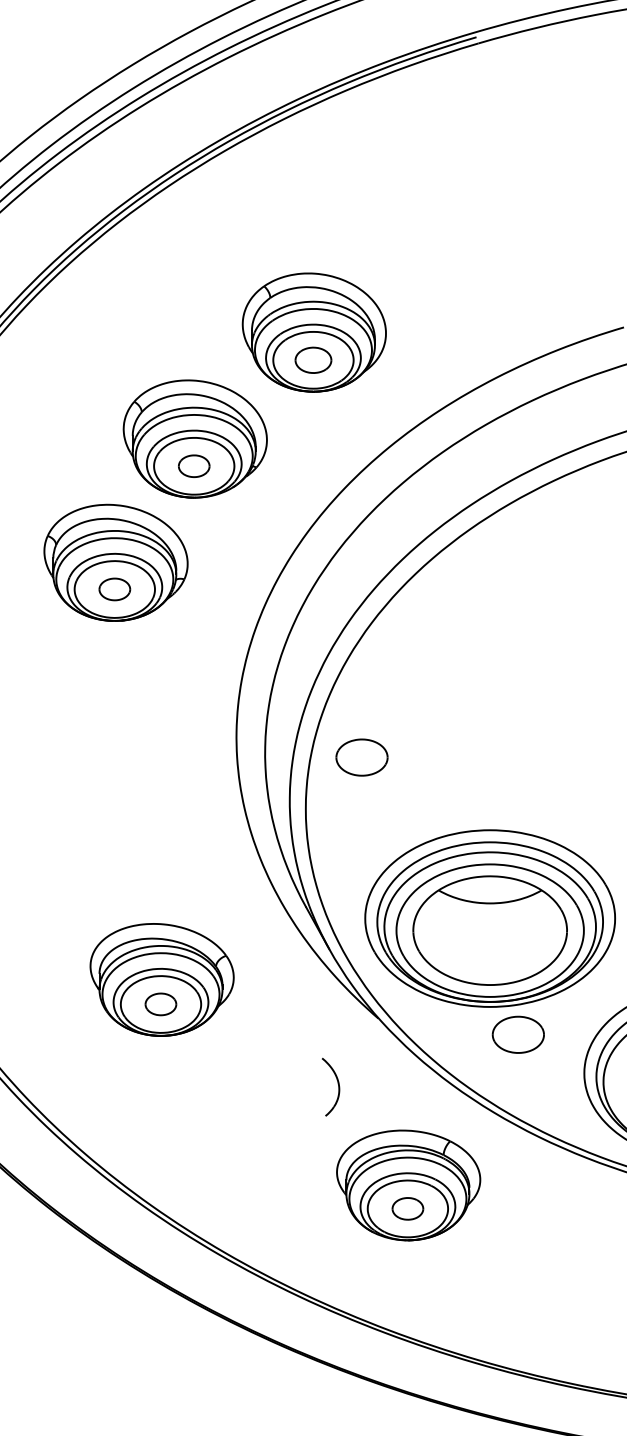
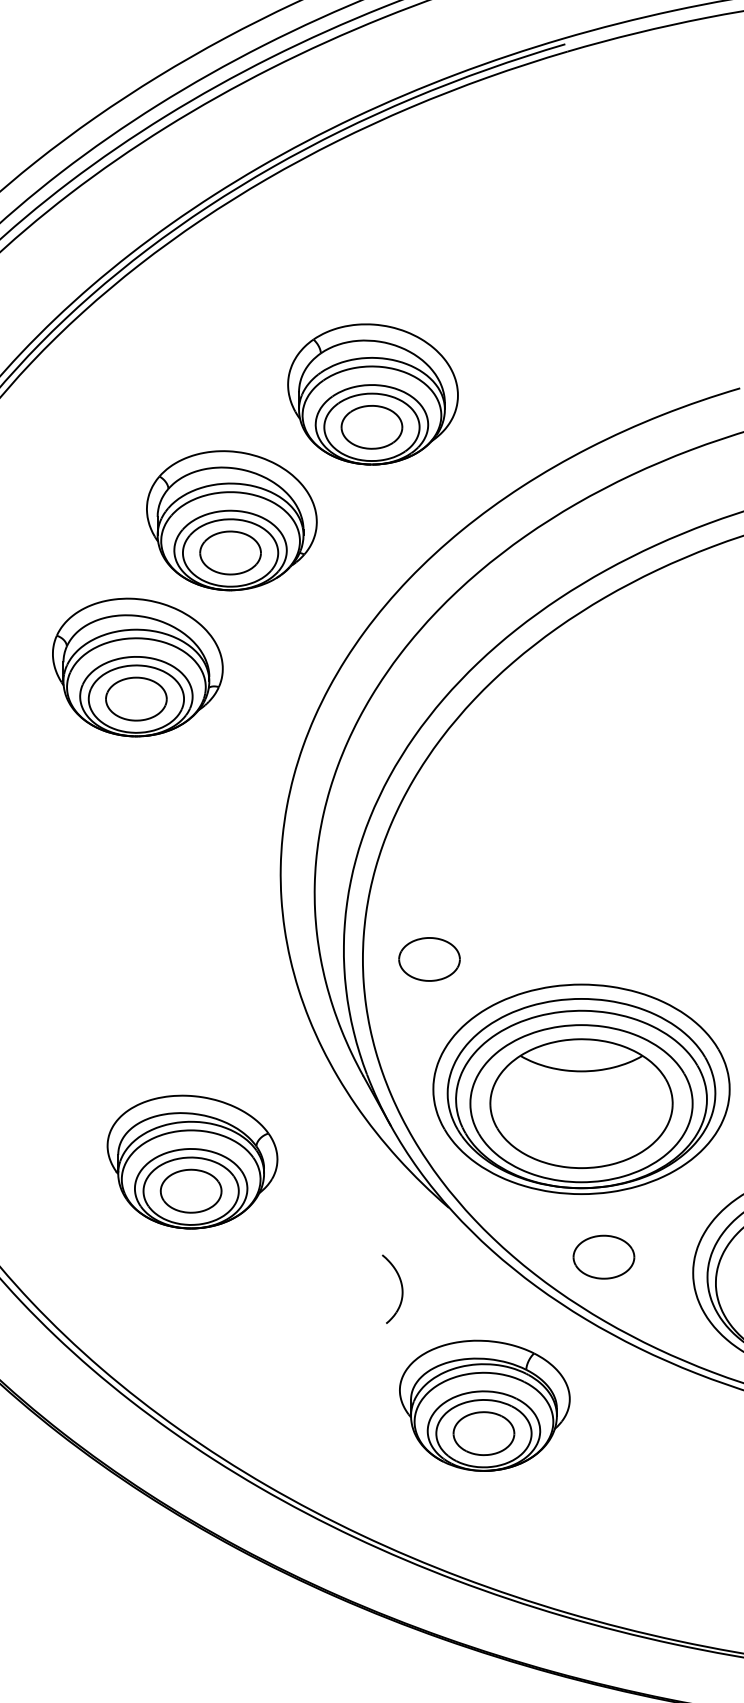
part: (313, 360) -> (371, 427), size x1.43
part: (194, 465) -> (230, 552), size x1.67
part: (114, 588) -> (136, 698), size x1.67
part: (361, 757) -> (429, 959), moved
part: (160, 1003) -> (190, 1190), size x1.67
part: (518, 1034) -> (603, 1256), moved
part: (407, 1208) -> (483, 1433), size x1.67

